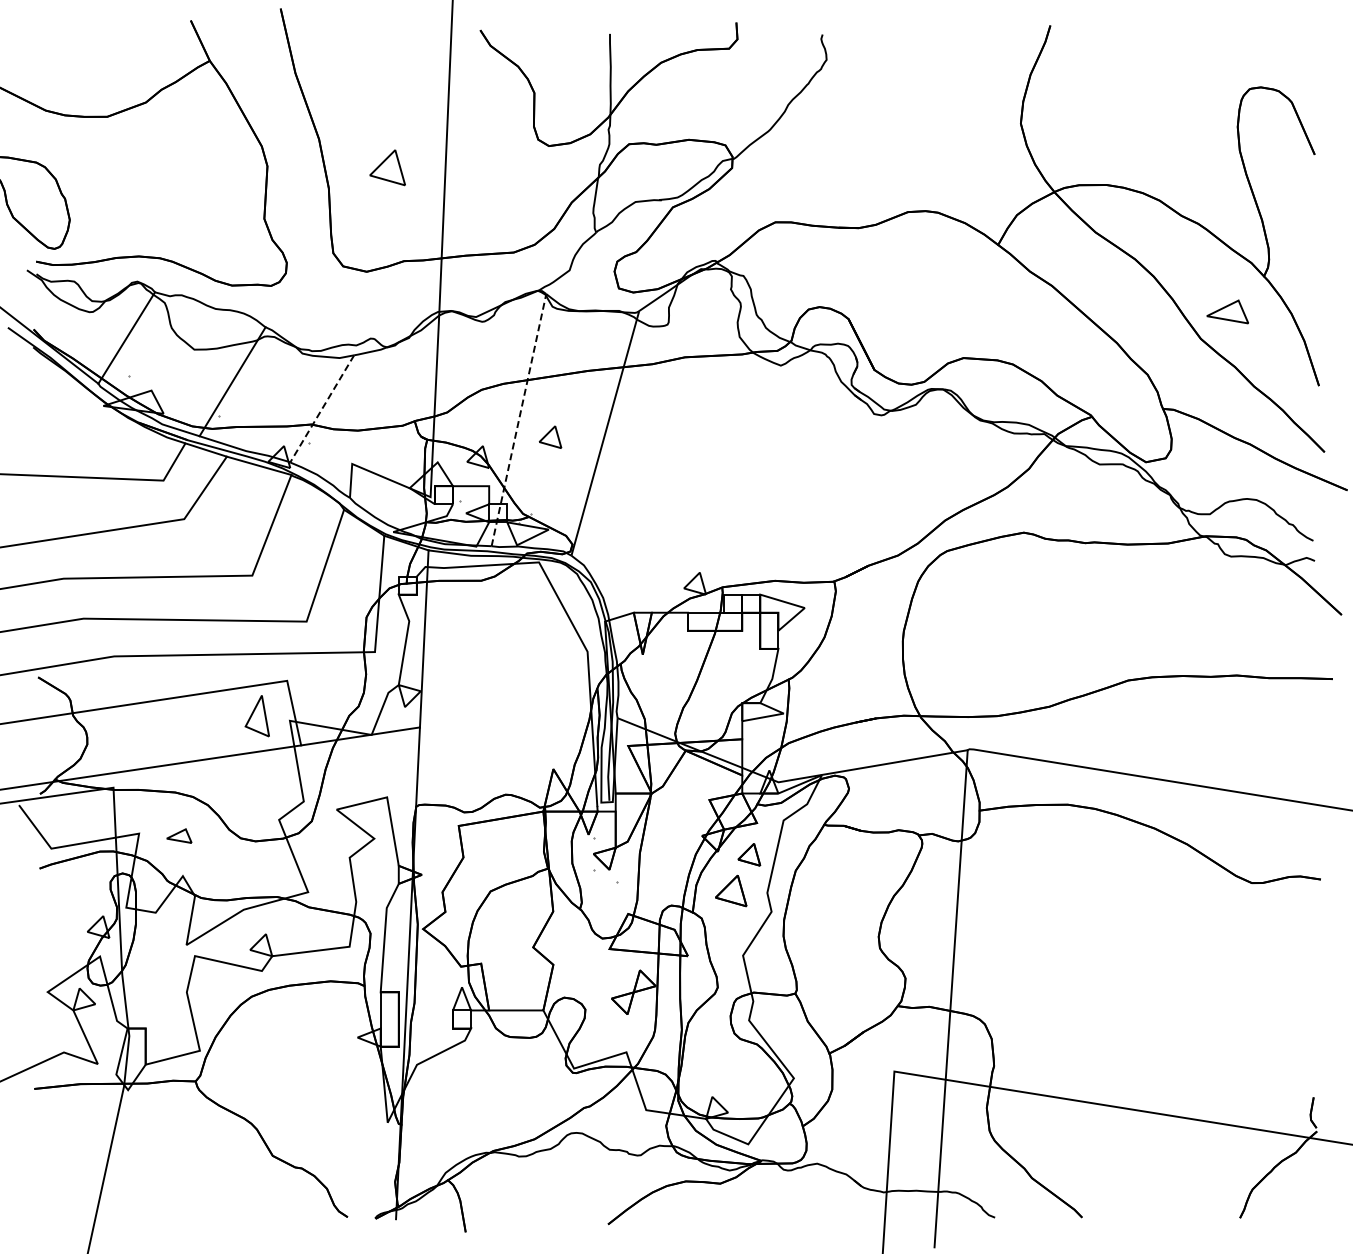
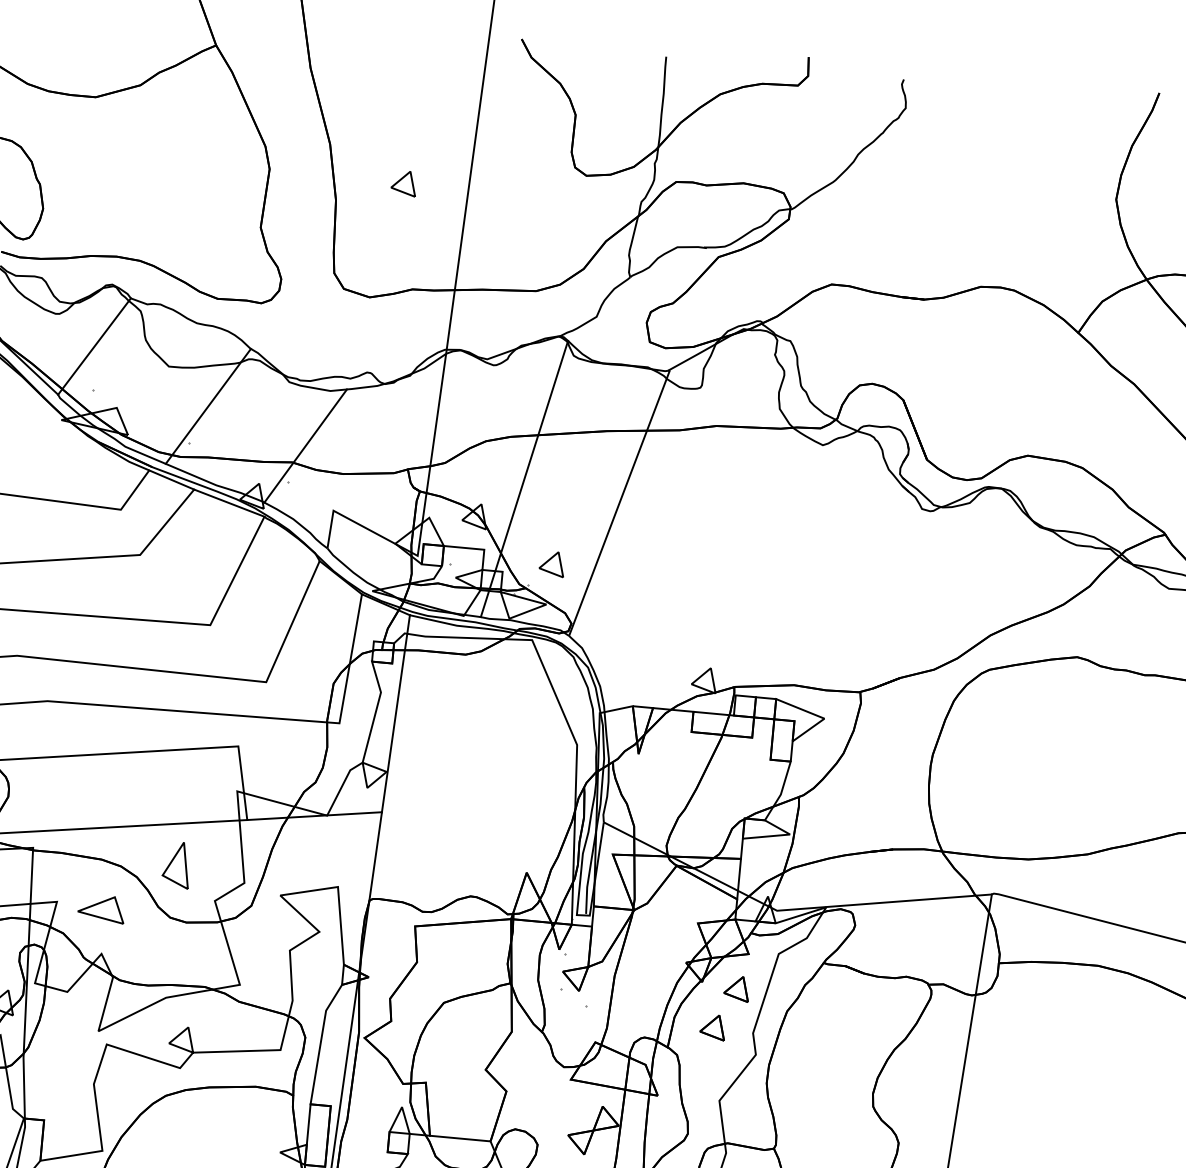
part: (387, 167) -> (403, 182), size x0.62
line: (321, 409) -> (304, 446), dashed -> solid
line: (519, 419) -> (525, 478), dashed -> solid
part: (550, 436) -> (552, 563), moved
part: (256, 716) -> (175, 865), moved
part: (179, 835) -> (101, 908), size x1.67
part: (731, 890) -> (713, 1026), size x0.71

